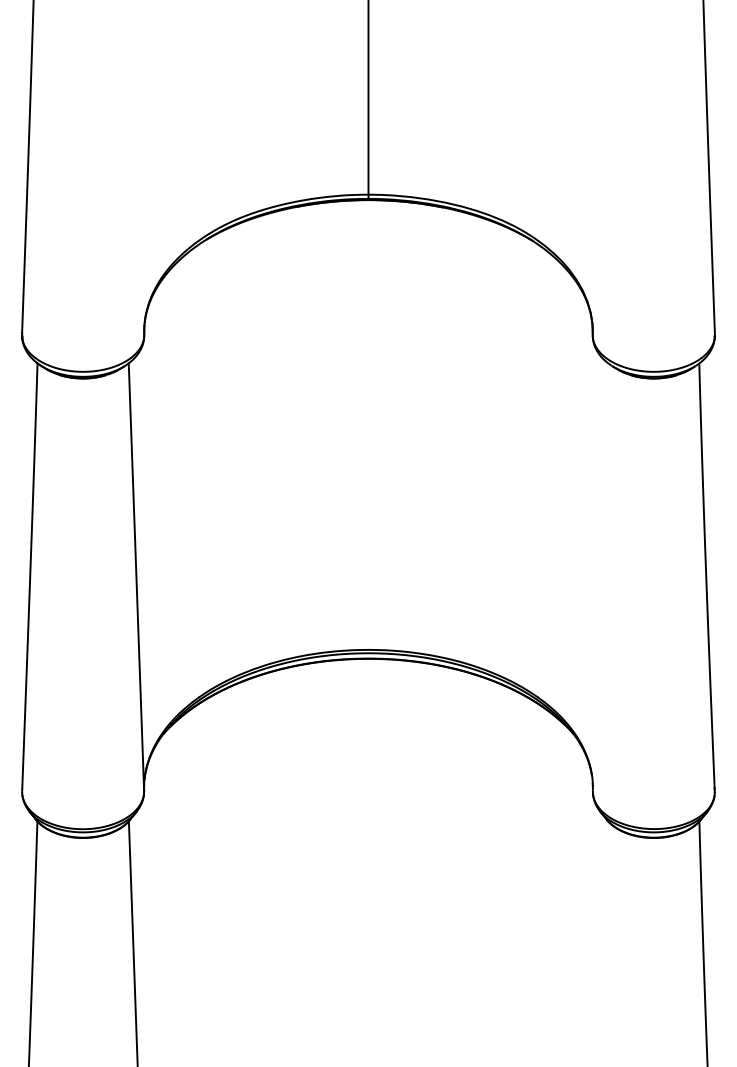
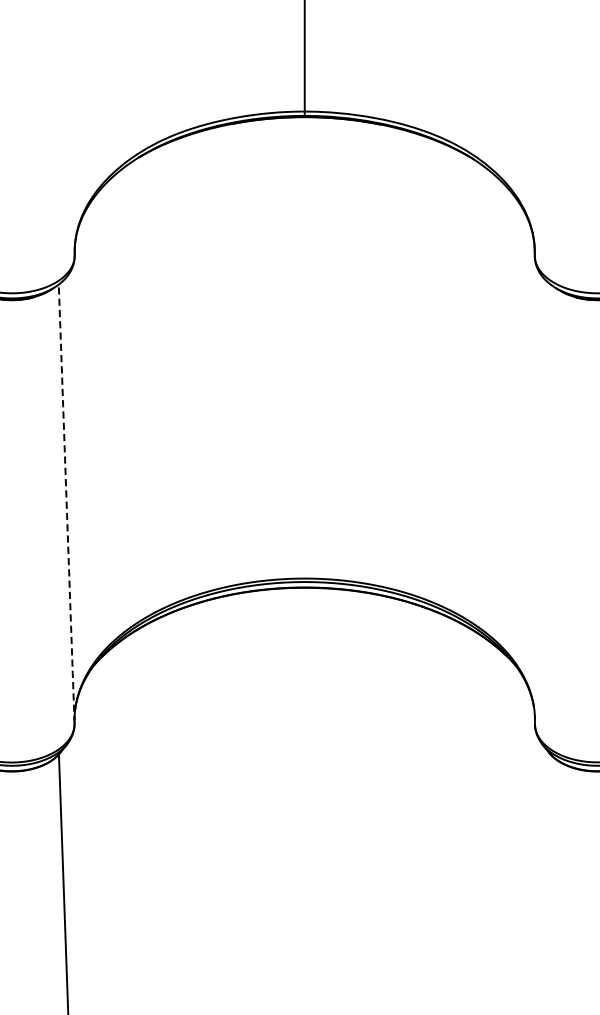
line: (136, 577) -> (66, 504), solid -> dashed

